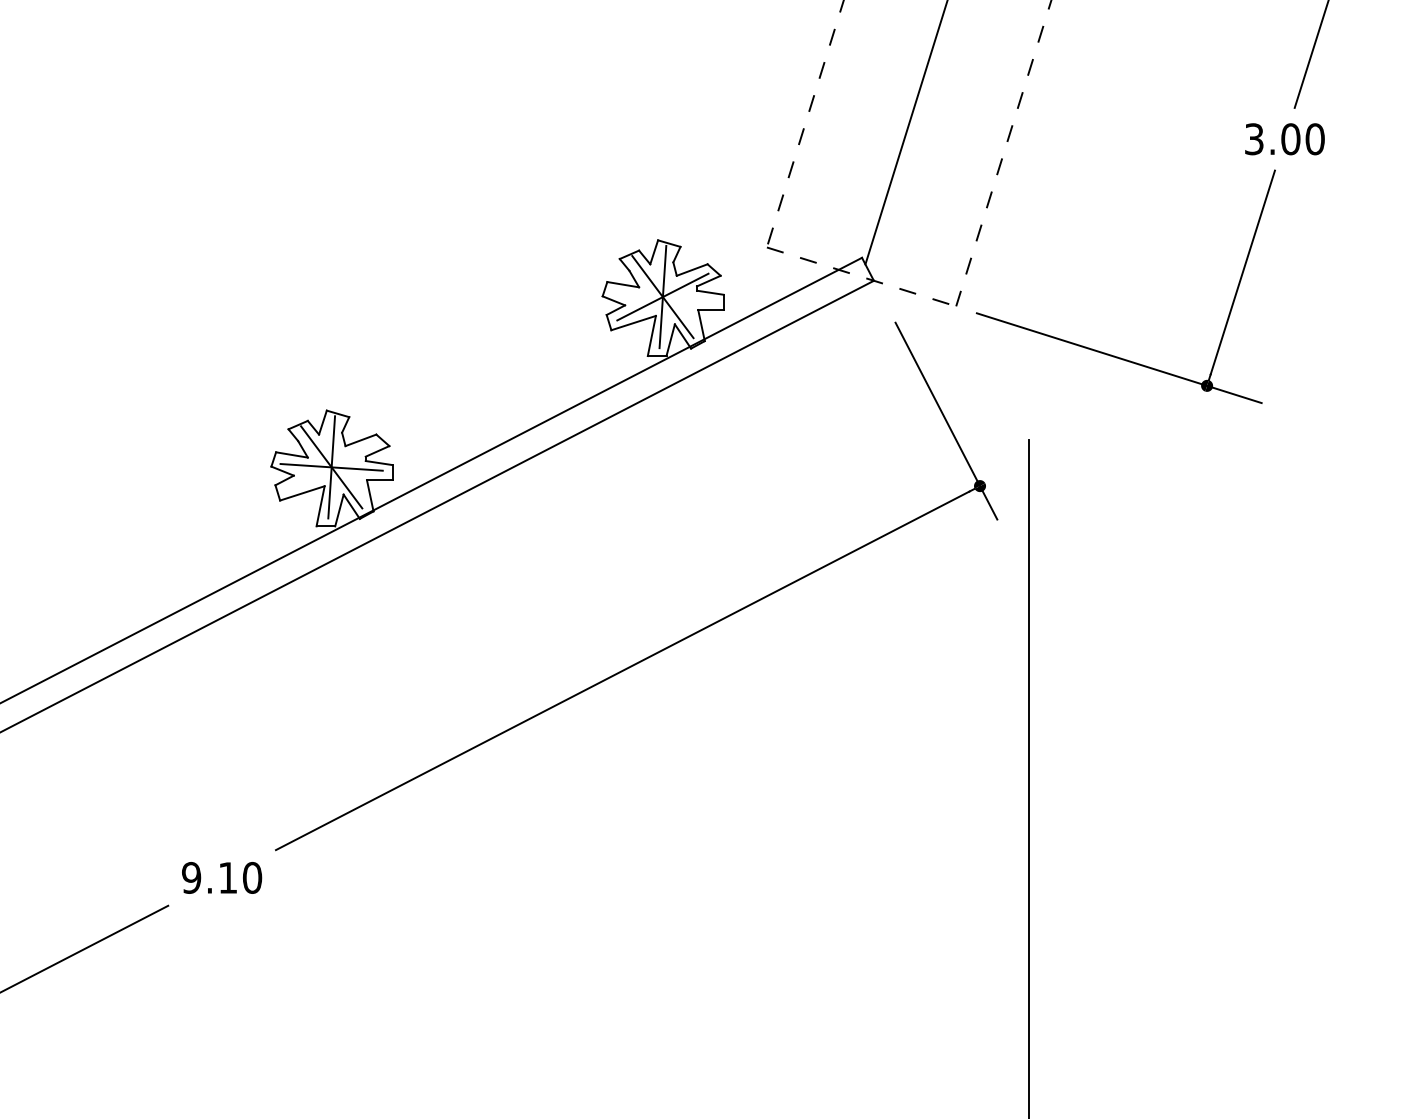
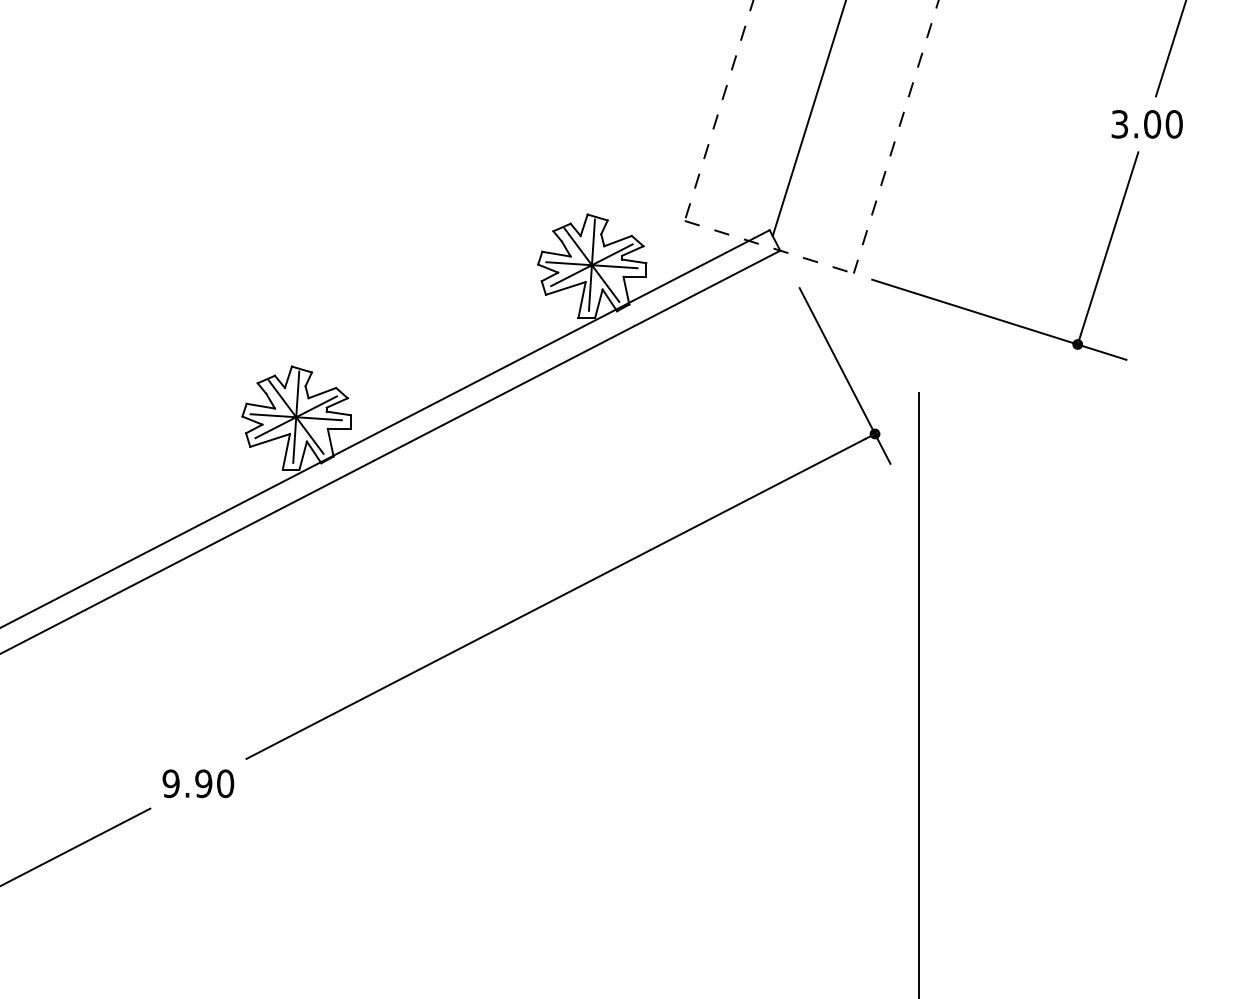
line: (662, 296) -> (591, 264), added
line: (331, 467) -> (296, 417), added
text: (227, 877) -> (203, 783), 9.10 -> 9.90

